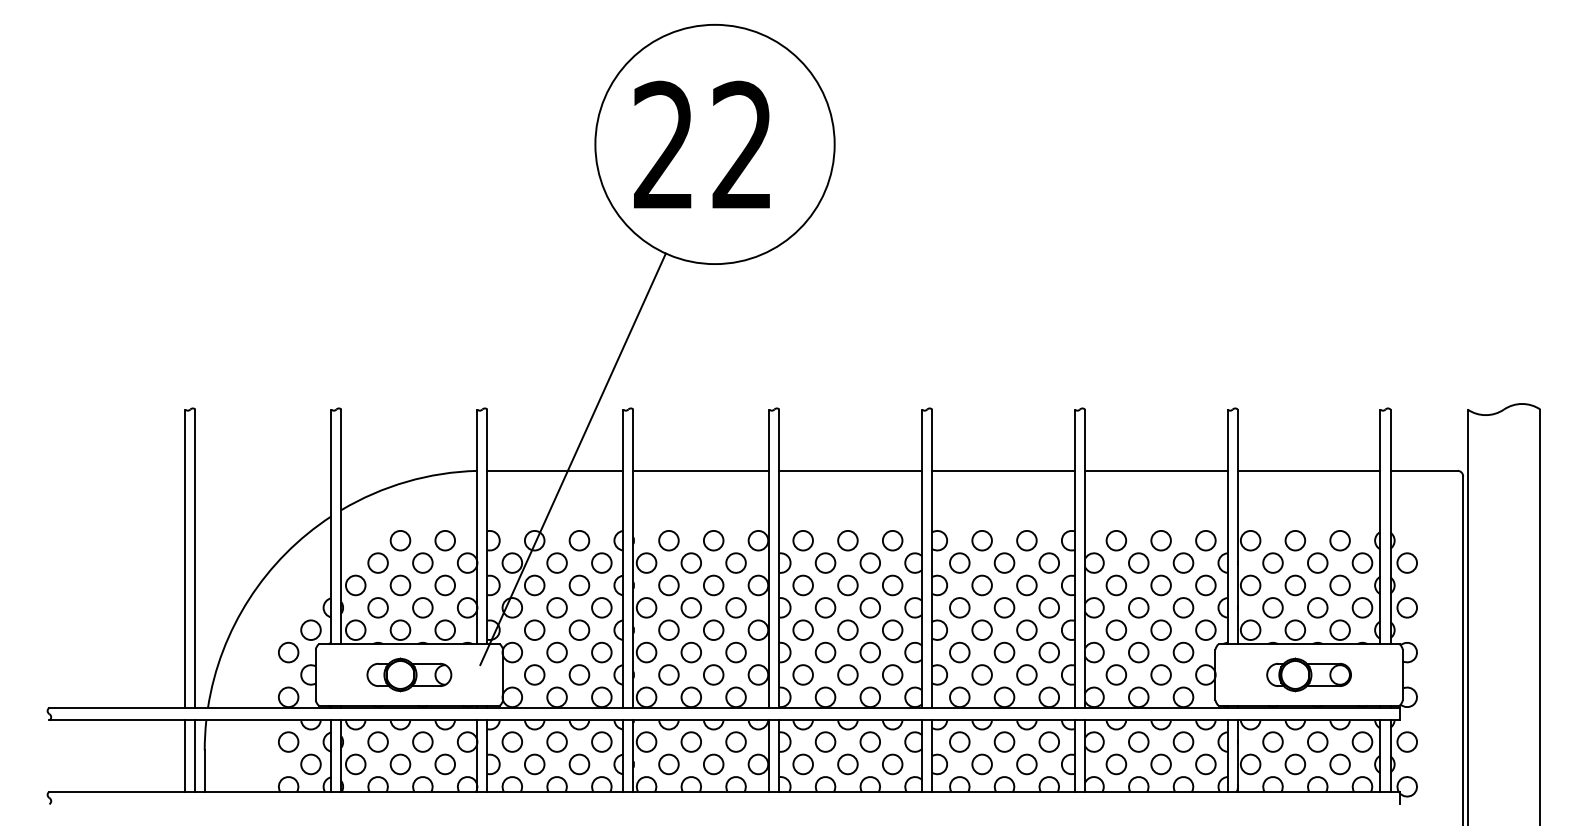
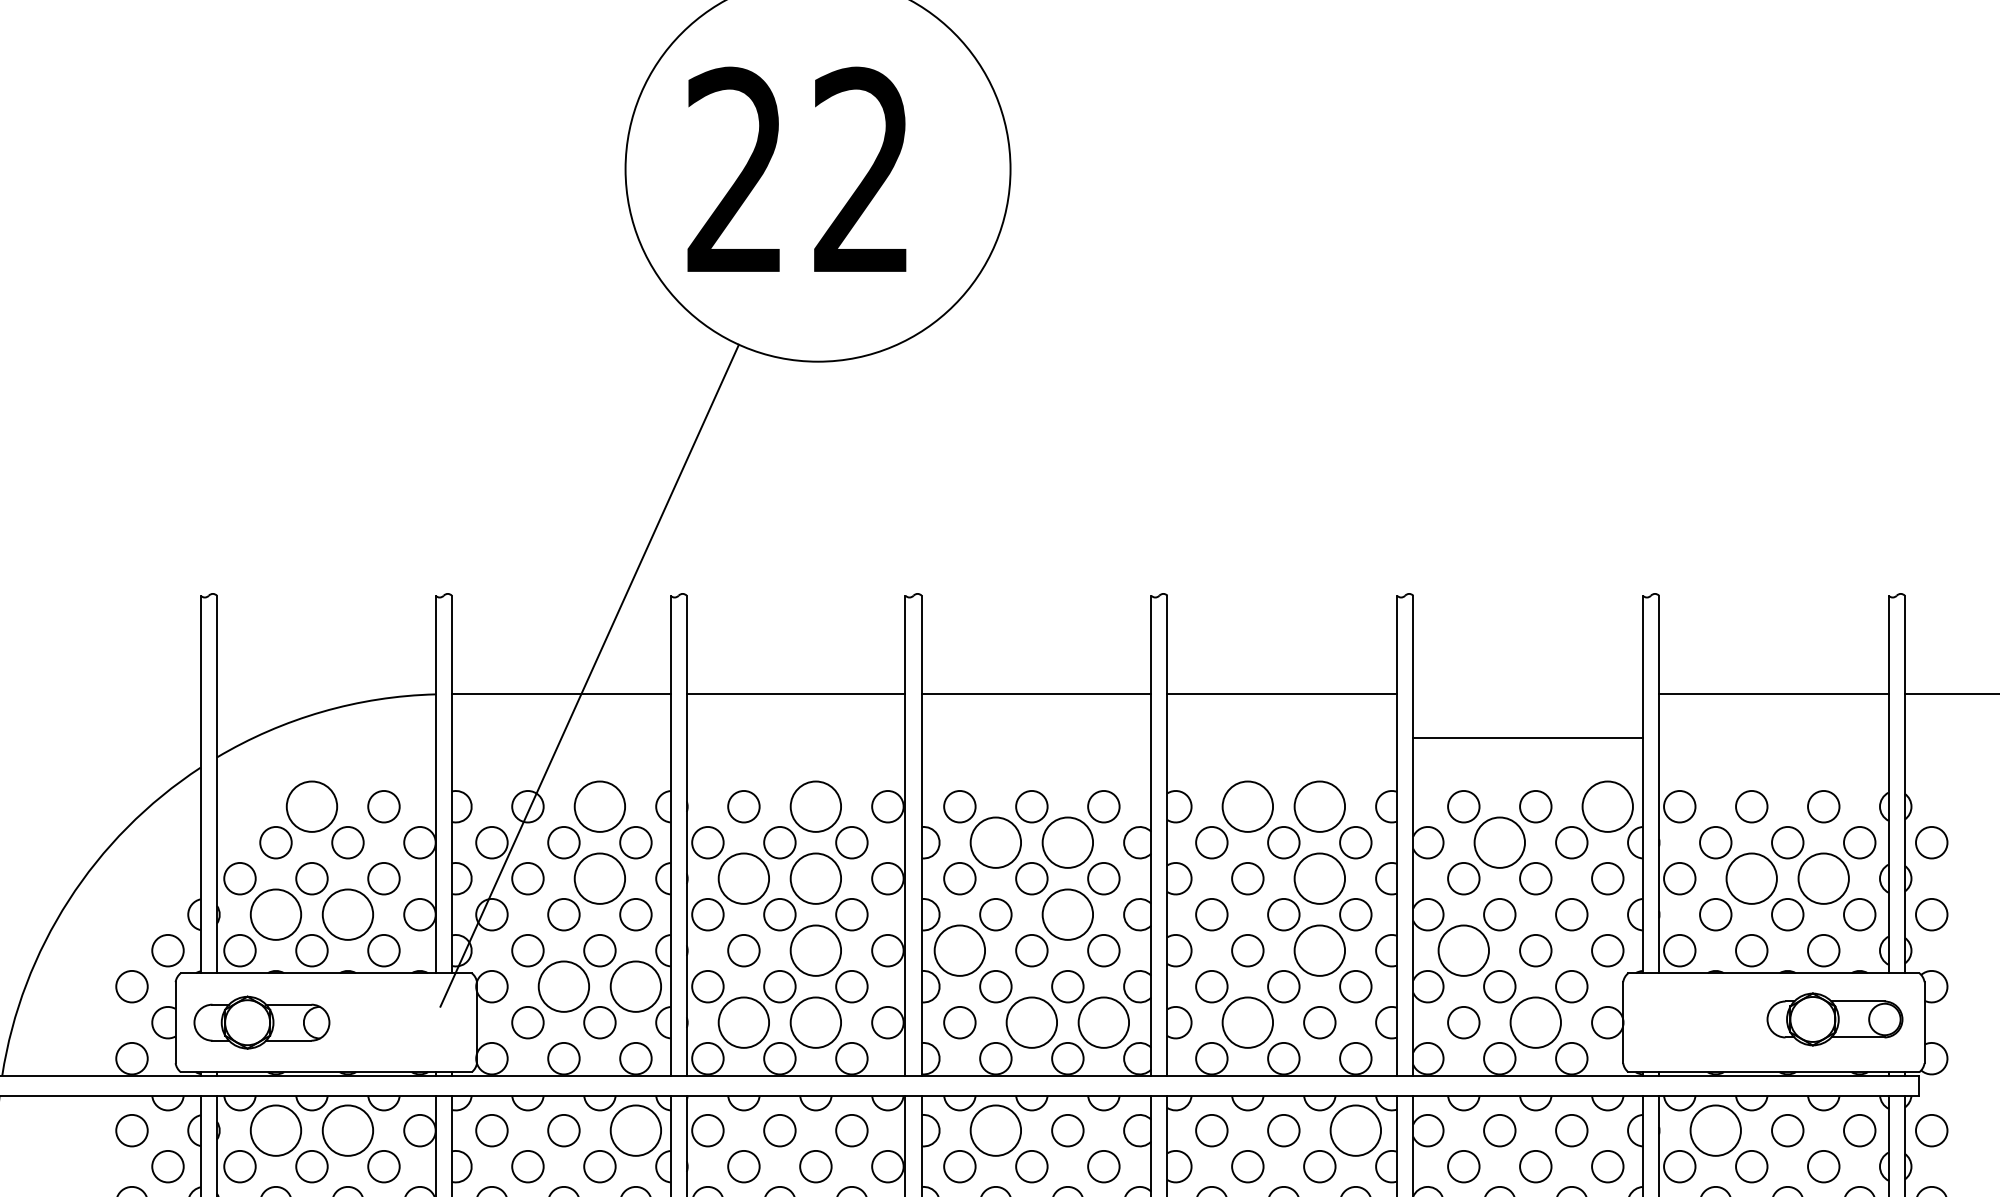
line: (1156, 470) -> (1528, 737), moved
circle: (400, 540) -> (311, 806), size x1.6
circle: (579, 540) -> (599, 806), size x1.6
circle: (713, 540) -> (815, 806), size x1.6
circle: (981, 540) -> (1246, 806), size x1.6
circle: (1026, 540) -> (1319, 806), size x1.6
circle: (1205, 540) -> (1607, 806), size x1.6
circle: (825, 562) -> (995, 841), size x1.6
circle: (870, 562) -> (1068, 841), size x1.6
circle: (1138, 562) -> (1499, 841), size x1.6
circle: (579, 585) -> (599, 878), size x1.6
circle: (668, 585) -> (743, 878), size x1.6
circle: (713, 585) -> (815, 878), size x1.6
circle: (1026, 585) -> (1319, 878), size x1.6
circle: (1295, 585) -> (1751, 878), size x1.6
circle: (1339, 585) -> (1822, 878), size x1.6
circle: (377, 607) -> (274, 914), size x1.6
circle: (422, 607) -> (347, 914), size x1.6
circle: (870, 607) -> (1068, 914), size x1.6
circle: (713, 630) -> (815, 951), size x1.6
circle: (802, 630) -> (958, 951), size x1.6
circle: (1026, 630) -> (1319, 951), size x1.6
circle: (1116, 630) -> (1463, 951), size x1.6
circle: (556, 652) -> (562, 986), size x1.6
circle: (601, 652) -> (635, 986), size x1.6
part: (409, 674) -> (262, 1021), moved
circle: (668, 674) -> (743, 1021), size x1.6
circle: (713, 674) -> (815, 1021), size x1.6
circle: (847, 674) -> (1031, 1021), size x1.6
circle: (892, 674) -> (1103, 1021), size x1.6
circle: (981, 674) -> (1246, 1021), size x1.6
circle: (1160, 674) -> (1534, 1021), size x1.6
part: (1308, 674) -> (1834, 1018), moved
circle: (377, 741) -> (274, 1129), size x1.6
circle: (422, 741) -> (347, 1129), size x1.6
circle: (601, 741) -> (635, 1129), size x1.6
circle: (825, 741) -> (995, 1129), size x1.6
circle: (1049, 741) -> (1356, 1129), size x1.6
circle: (1272, 741) -> (1714, 1129), size x1.6

